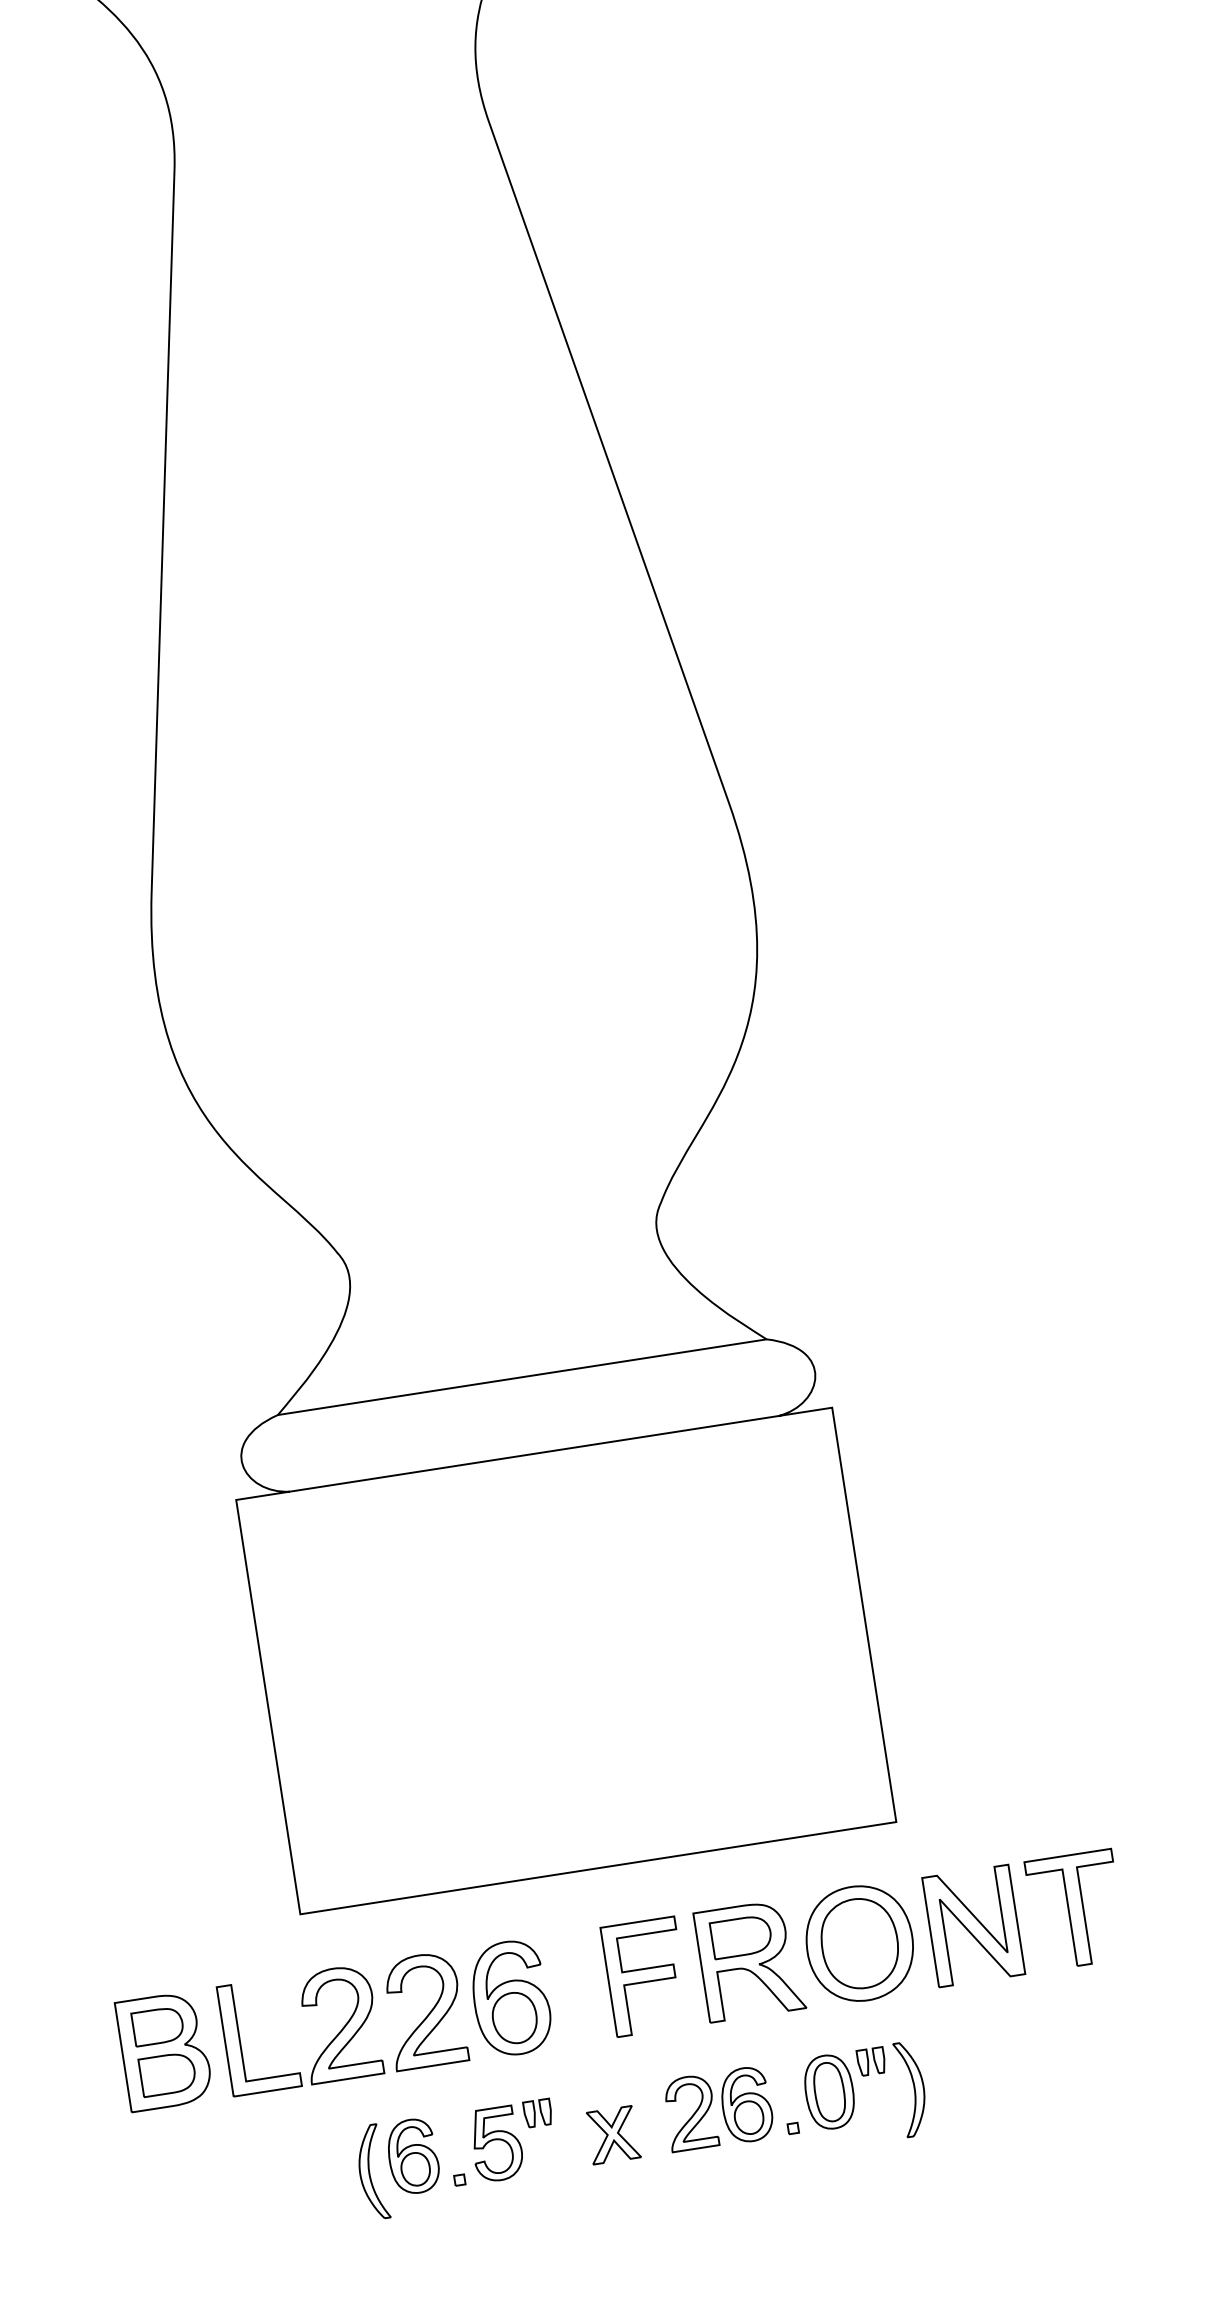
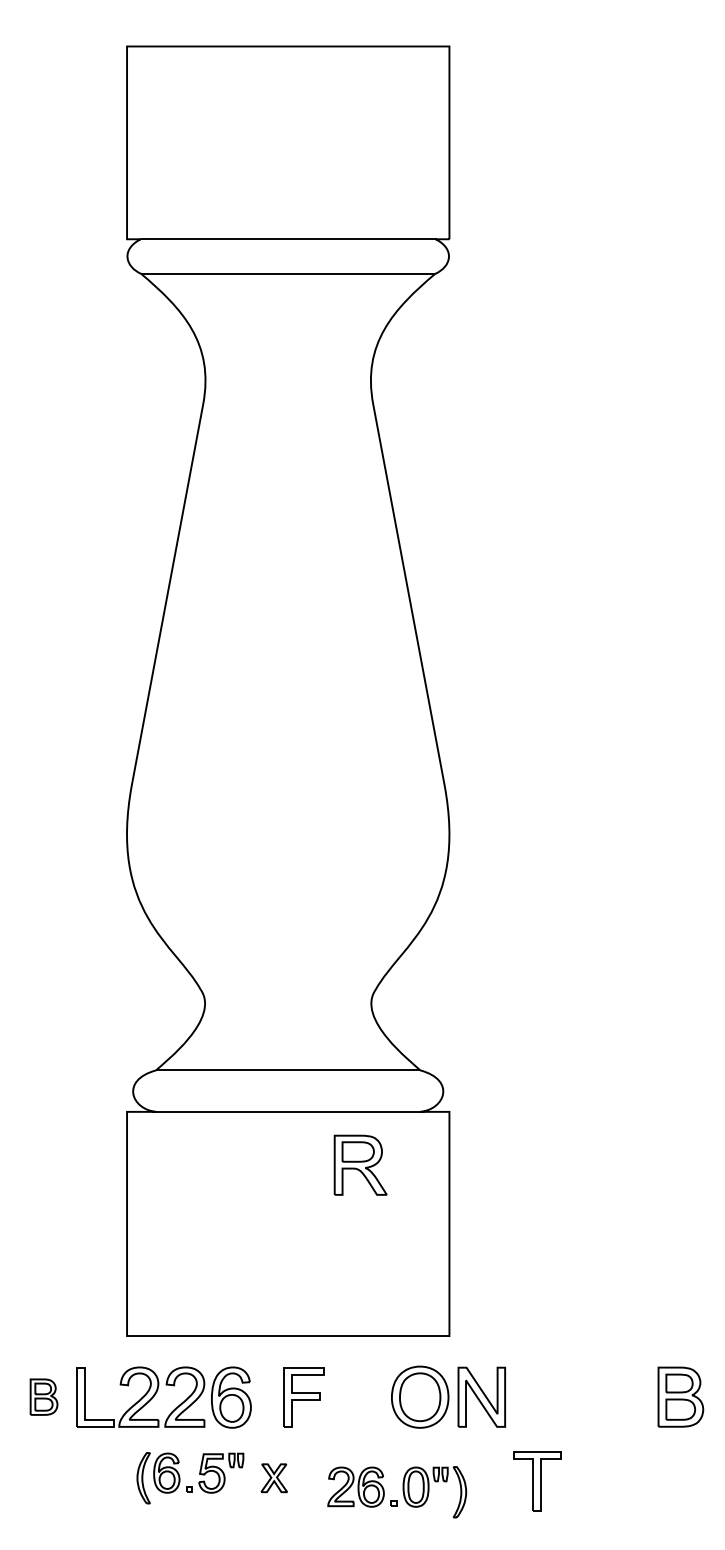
part: (1076, 1910) -> (537, 1481), moved
part: (749, 1959) -> (360, 1164), moved
part: (163, 2050) -> (43, 1396), size x0.6
part: (796, 2107) -> (397, 1492), moved

